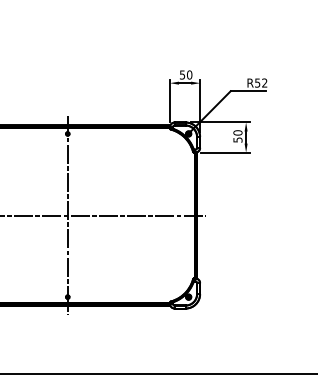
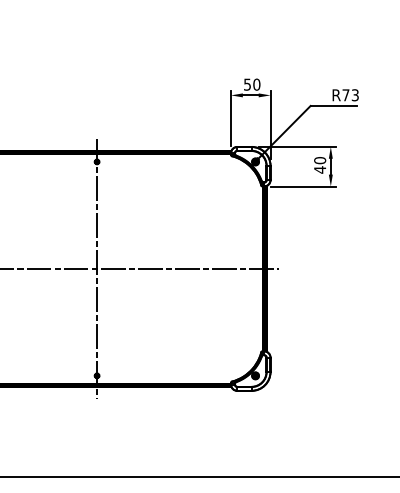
text: (261, 82) -> (351, 94), R52 -> R73
text: (237, 139) -> (319, 169), 50 -> 40

